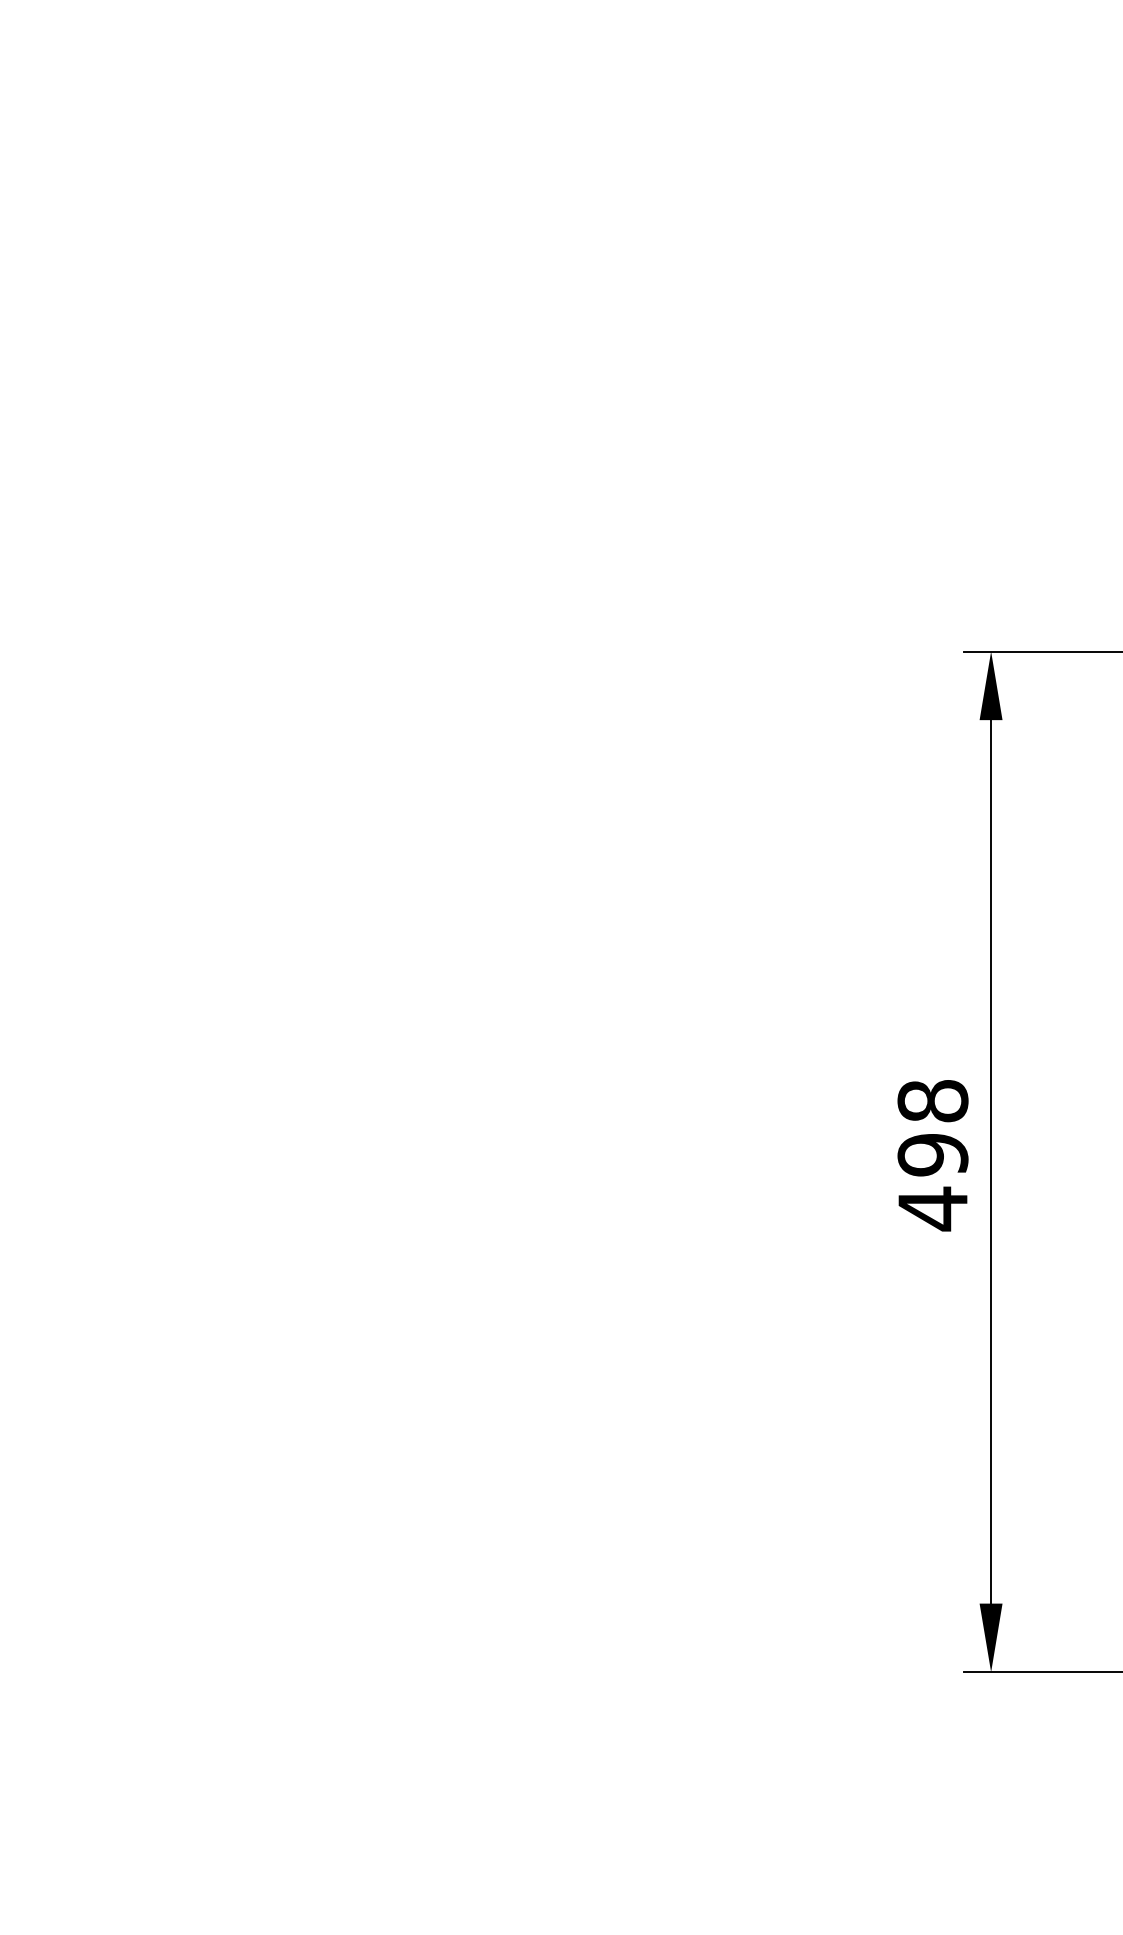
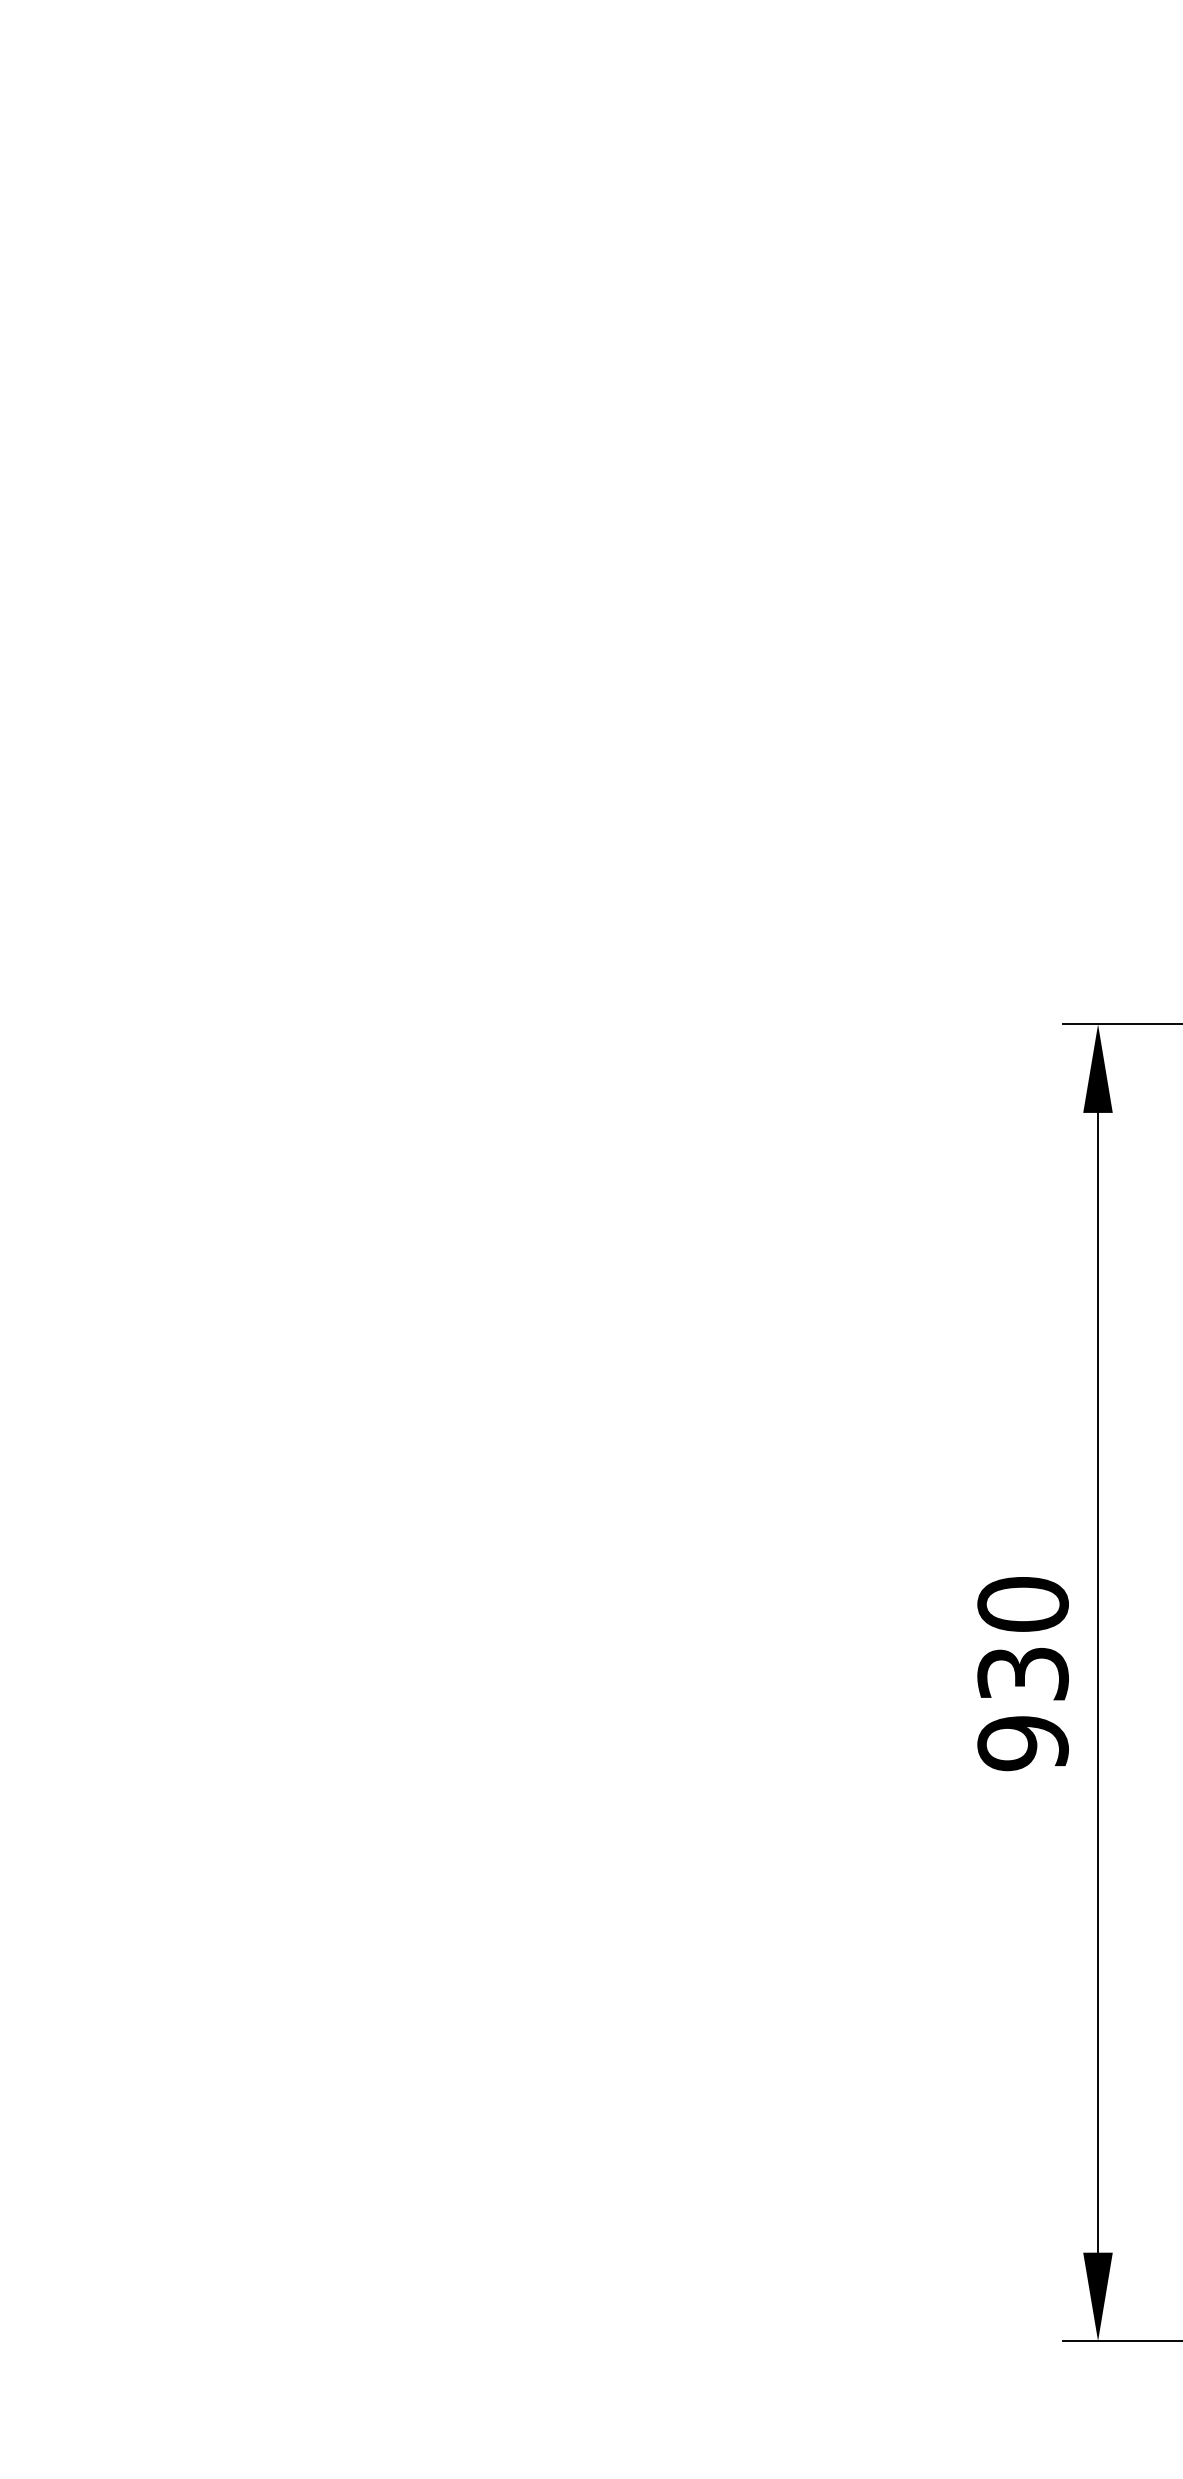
text: (932, 1155) -> (1022, 1674), 498 -> 930

